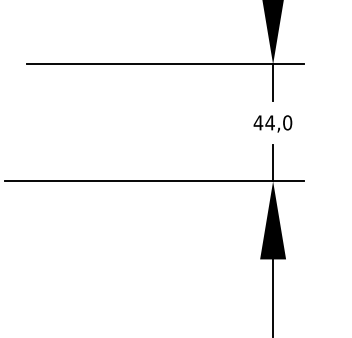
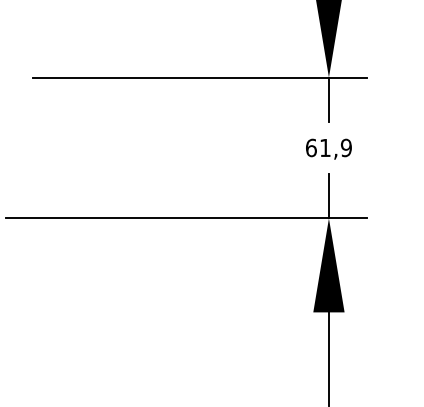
text: (272, 122) -> (328, 147), 44,0 -> 61,9

